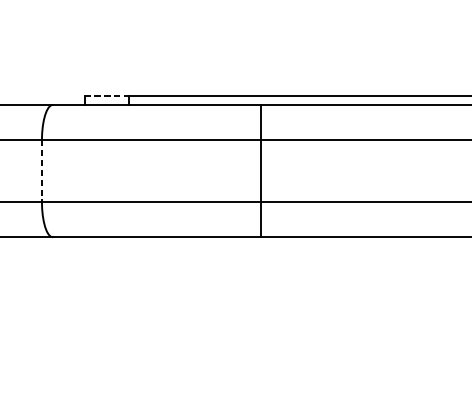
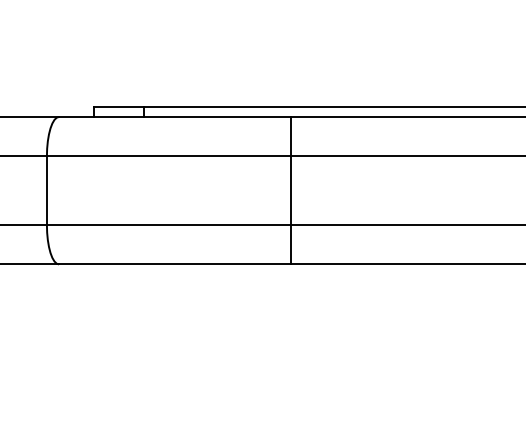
line: (106, 96) -> (118, 107), dashed -> solid
line: (41, 171) -> (46, 191), dashed -> solid

